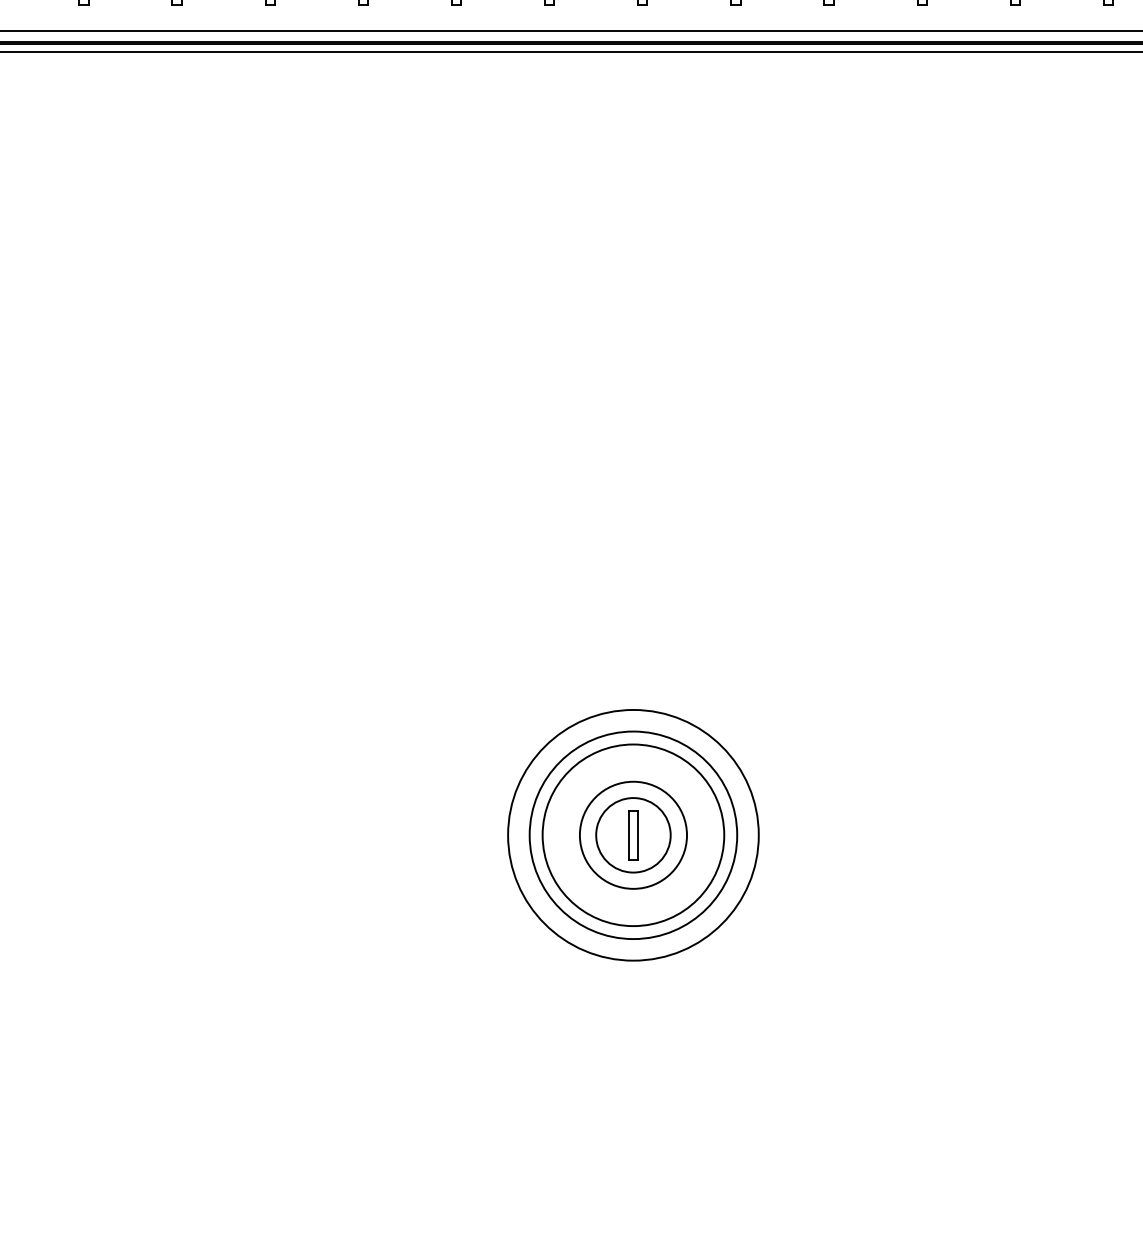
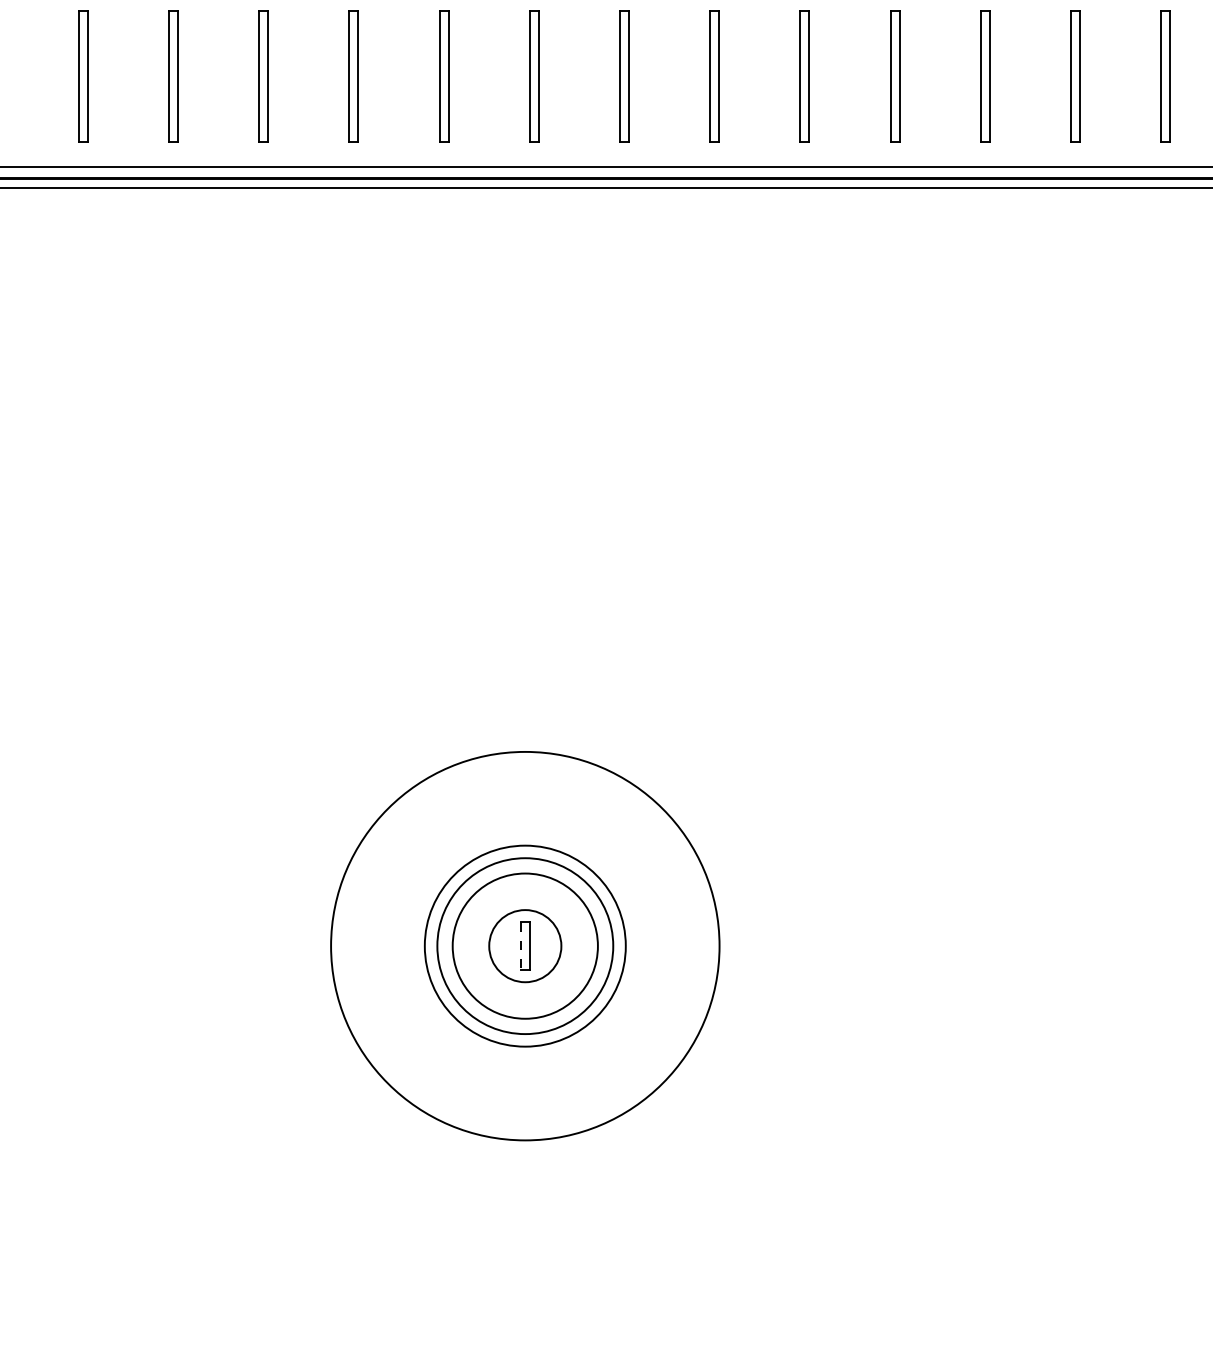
circle: (632, 834) -> (524, 945), size x1.6
line: (628, 835) -> (520, 946), solid -> dashed
circle: (633, 835) -> (525, 946), size x1.4

